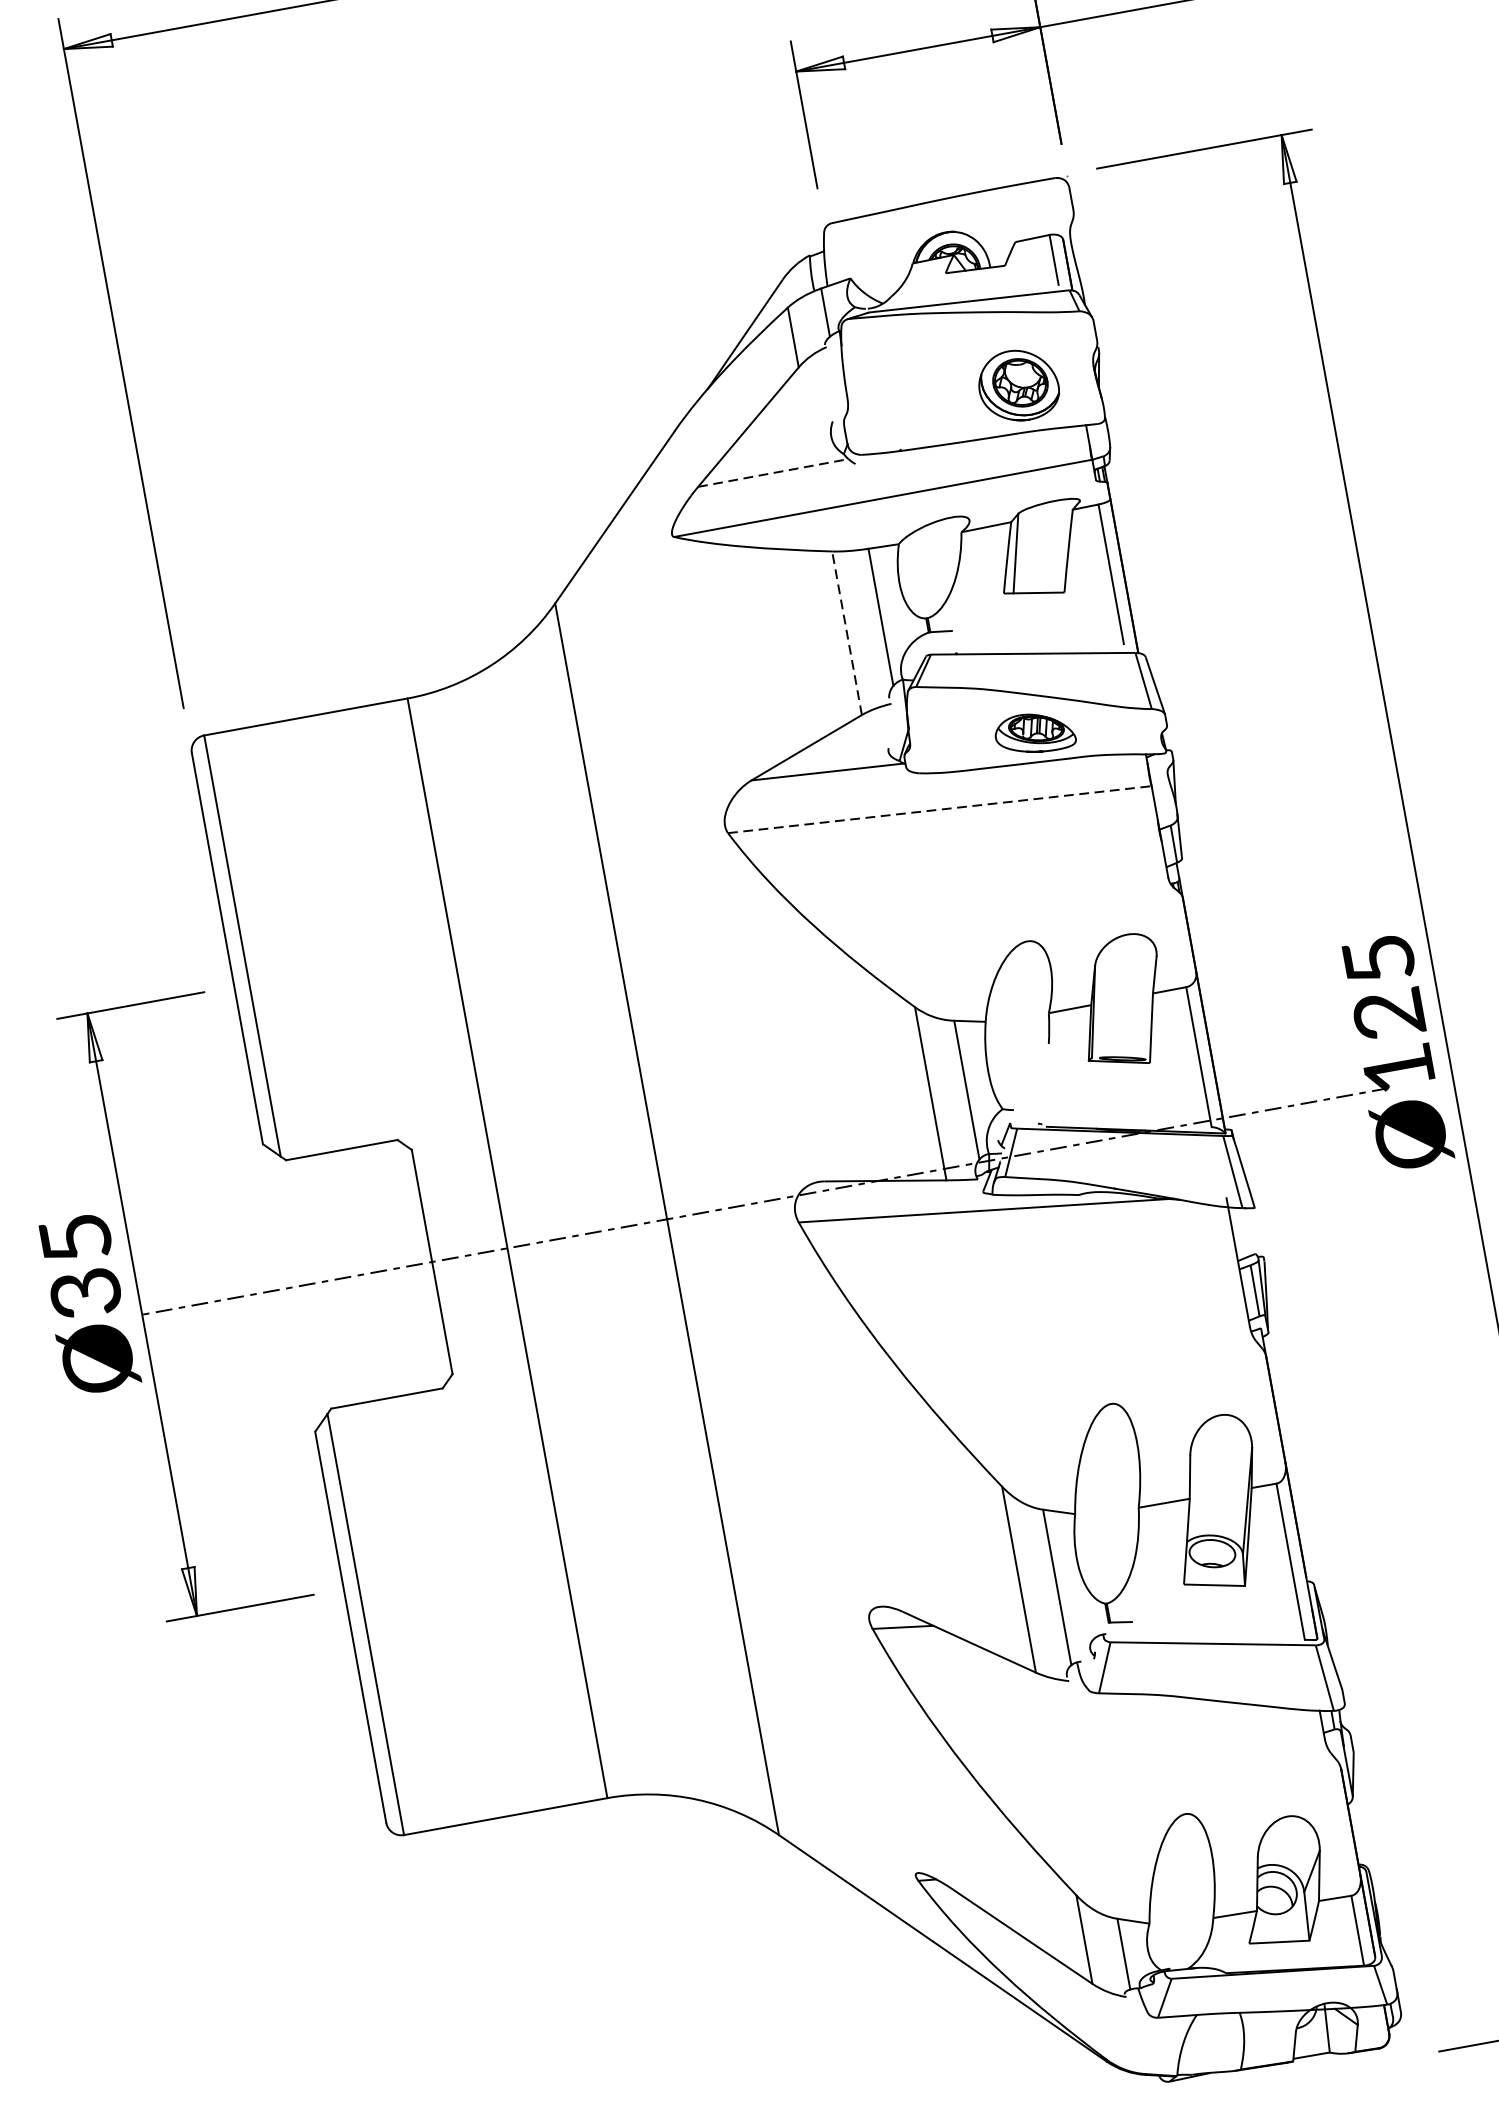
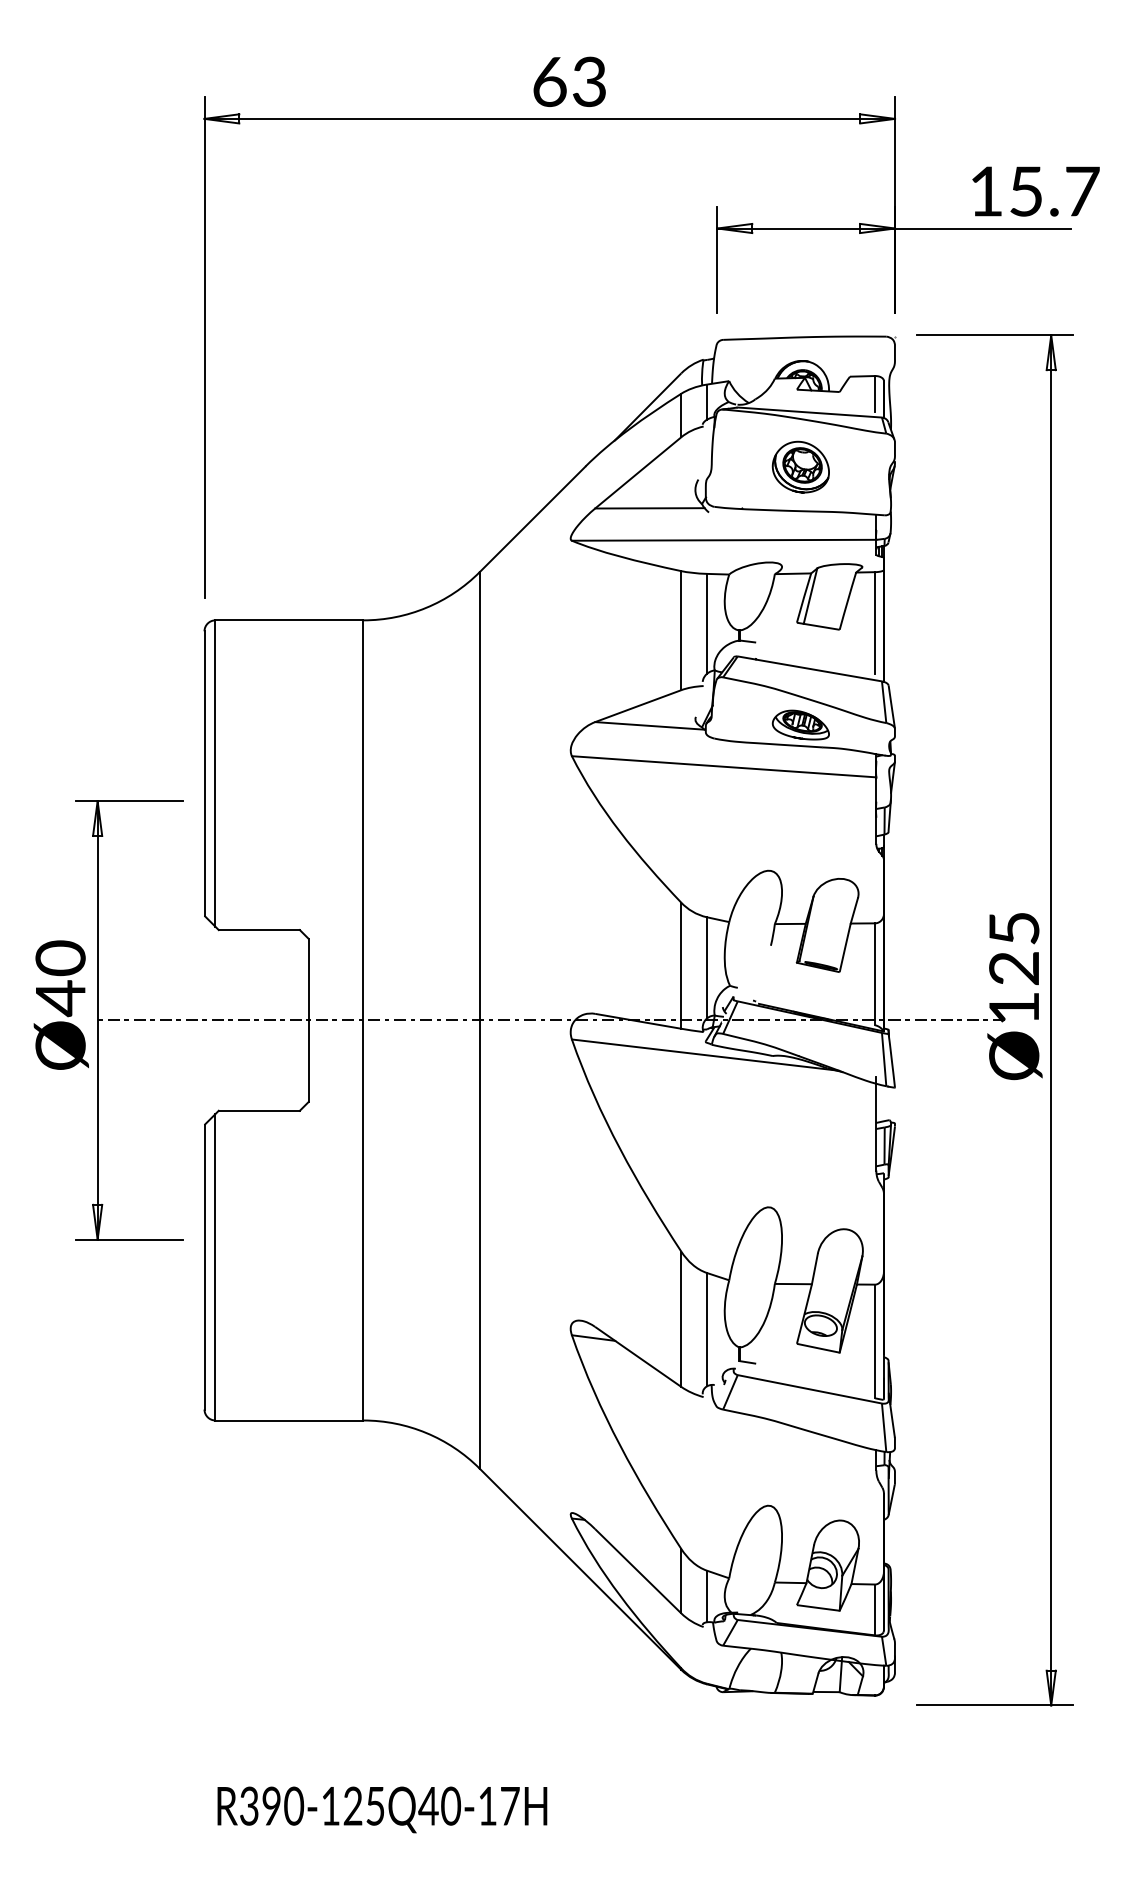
part: (1017, 384) -> (800, 466), moved
line: (772, 473) -> (649, 508), dashed -> solid
line: (847, 633) -> (681, 630), dashed -> solid
line: (940, 809) -> (724, 766), dashed -> solid
text: (80, 1266) -> (60, 978), Ø35 -> Ø40

